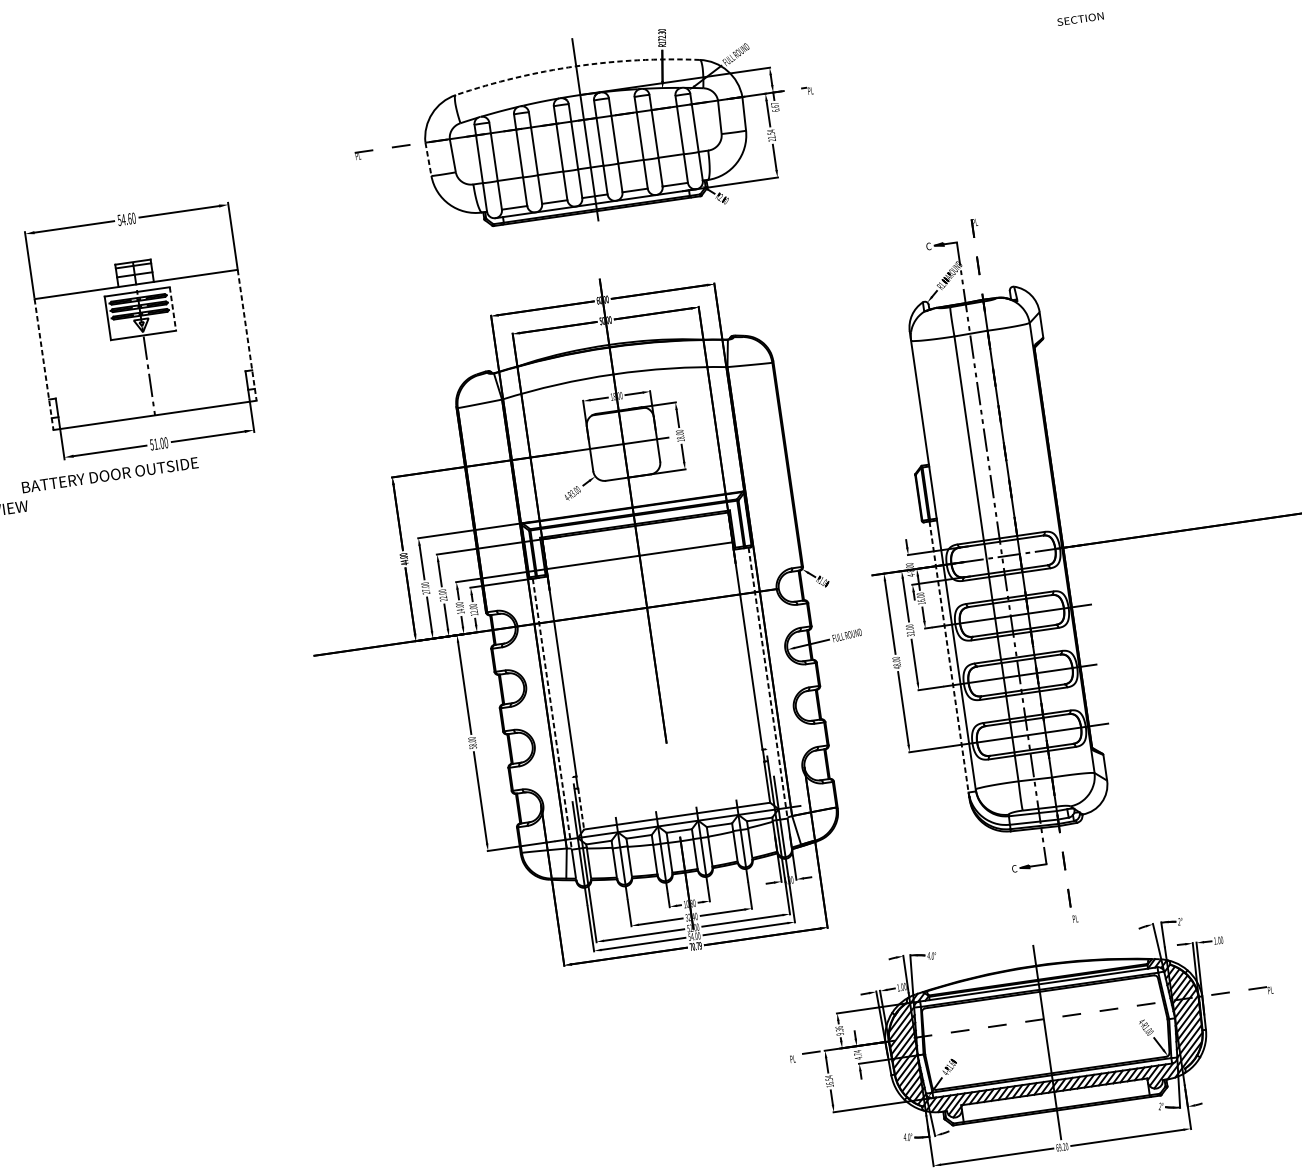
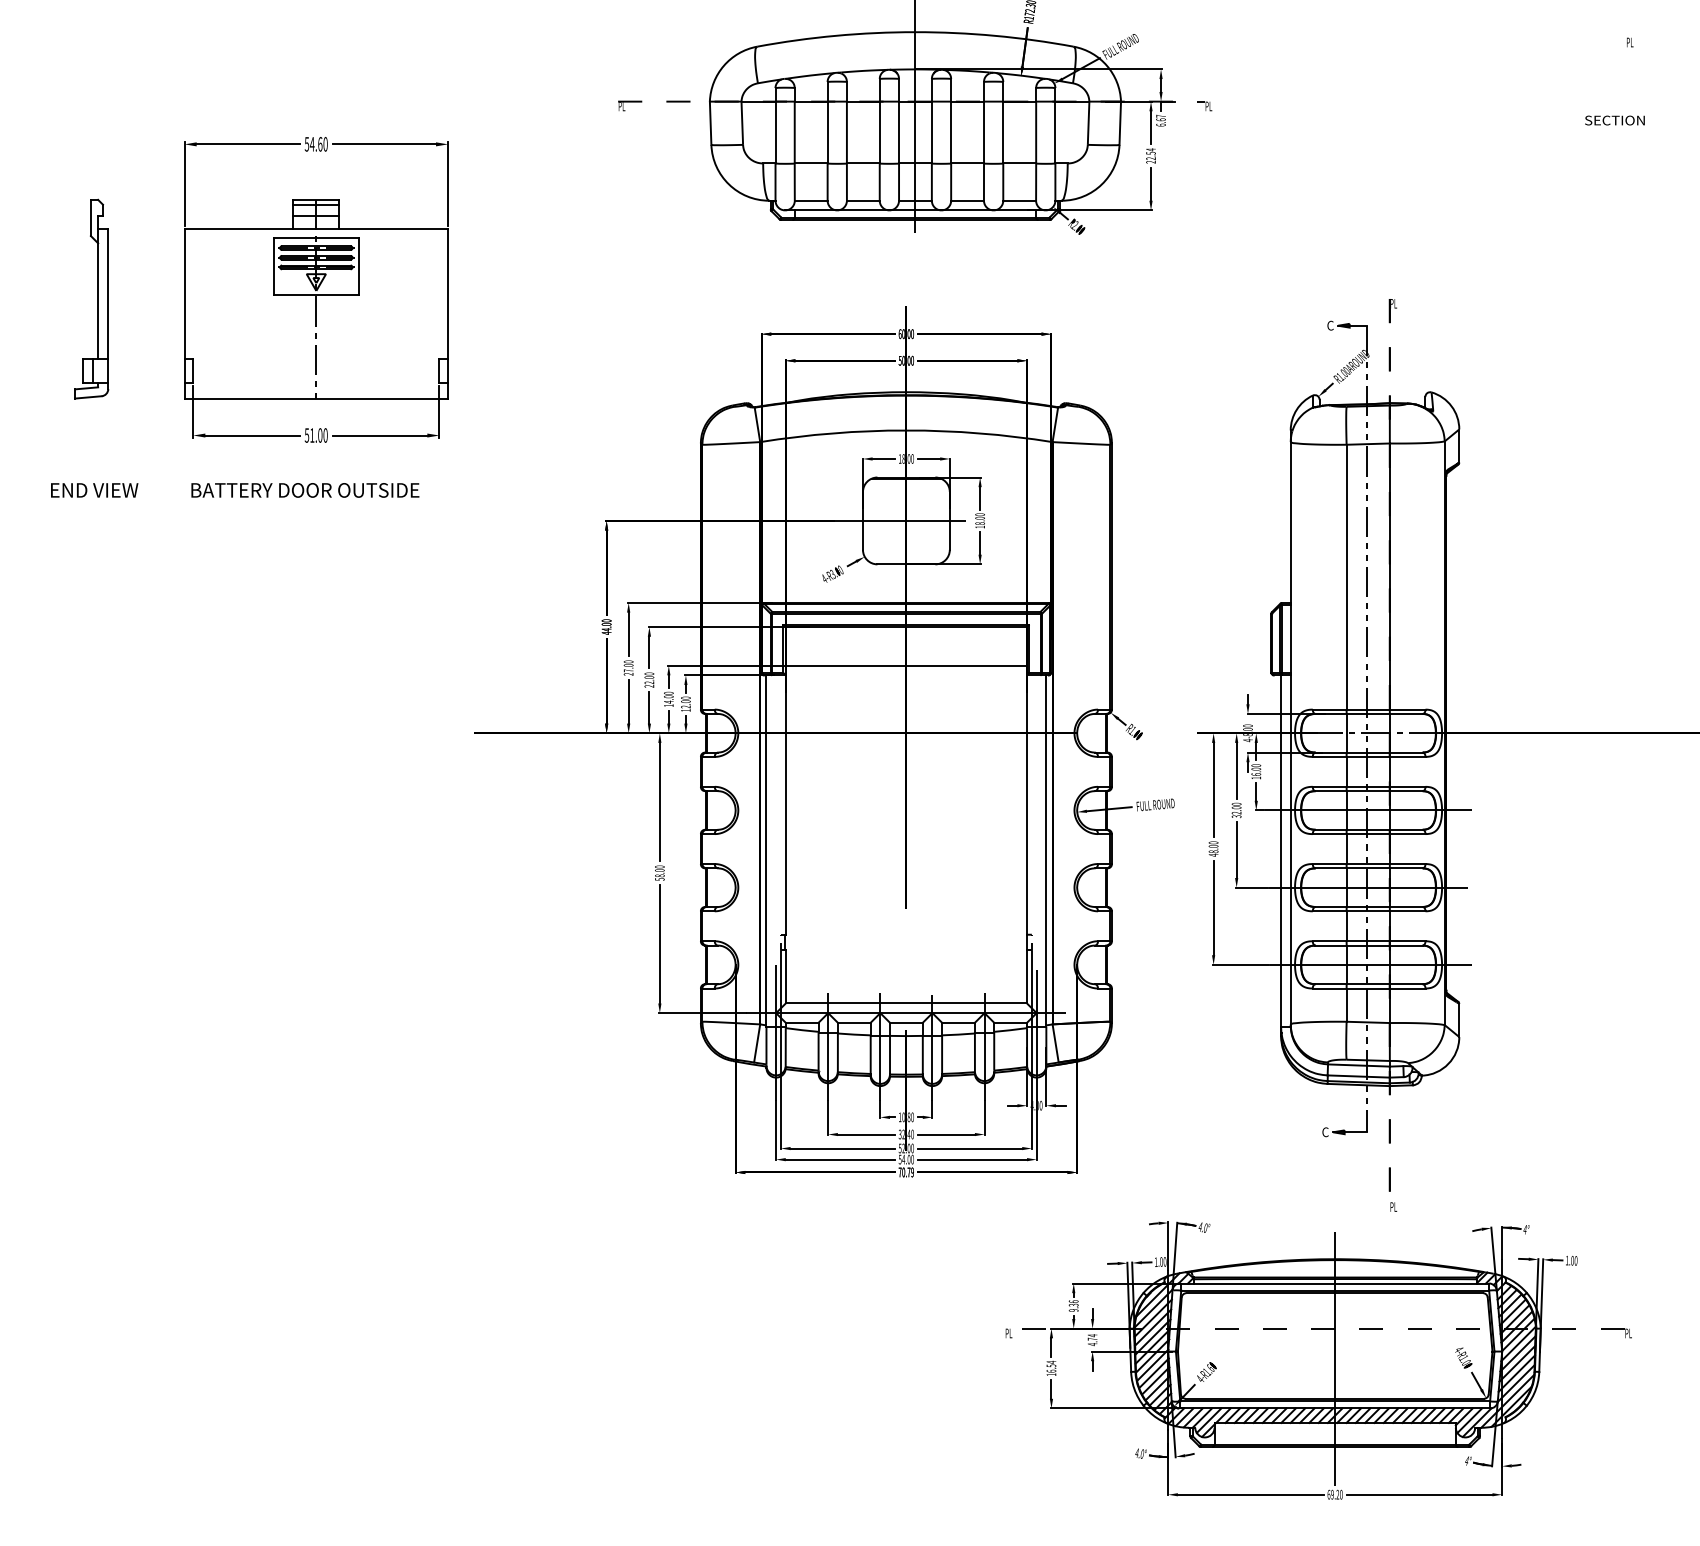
text: (1080, 19) -> (1614, 120), moved
arc: (576, 66) -> (915, 32), dashed -> solid
line: (428, 159) -> (710, 123), dashed -> solid
line: (172, 309) -> (358, 267), dashed -> solid
line: (247, 335) -> (448, 313), dashed -> solid
line: (43, 364) -> (184, 313), dashed -> solid
text: (110, 475) -> (305, 490), moved
line: (949, 661) -> (1281, 856), dashed -> solid
line: (768, 683) -> (1046, 851), dashed -> solid
line: (552, 714) -> (766, 851), dashed -> solid
line: (580, 808) -> (785, 976), dashed -> solid
text: (1178, 921) -> (1524, 1229), 2° -> 4°
text: (1159, 1106) -> (1466, 1460), 2° -> 4°

